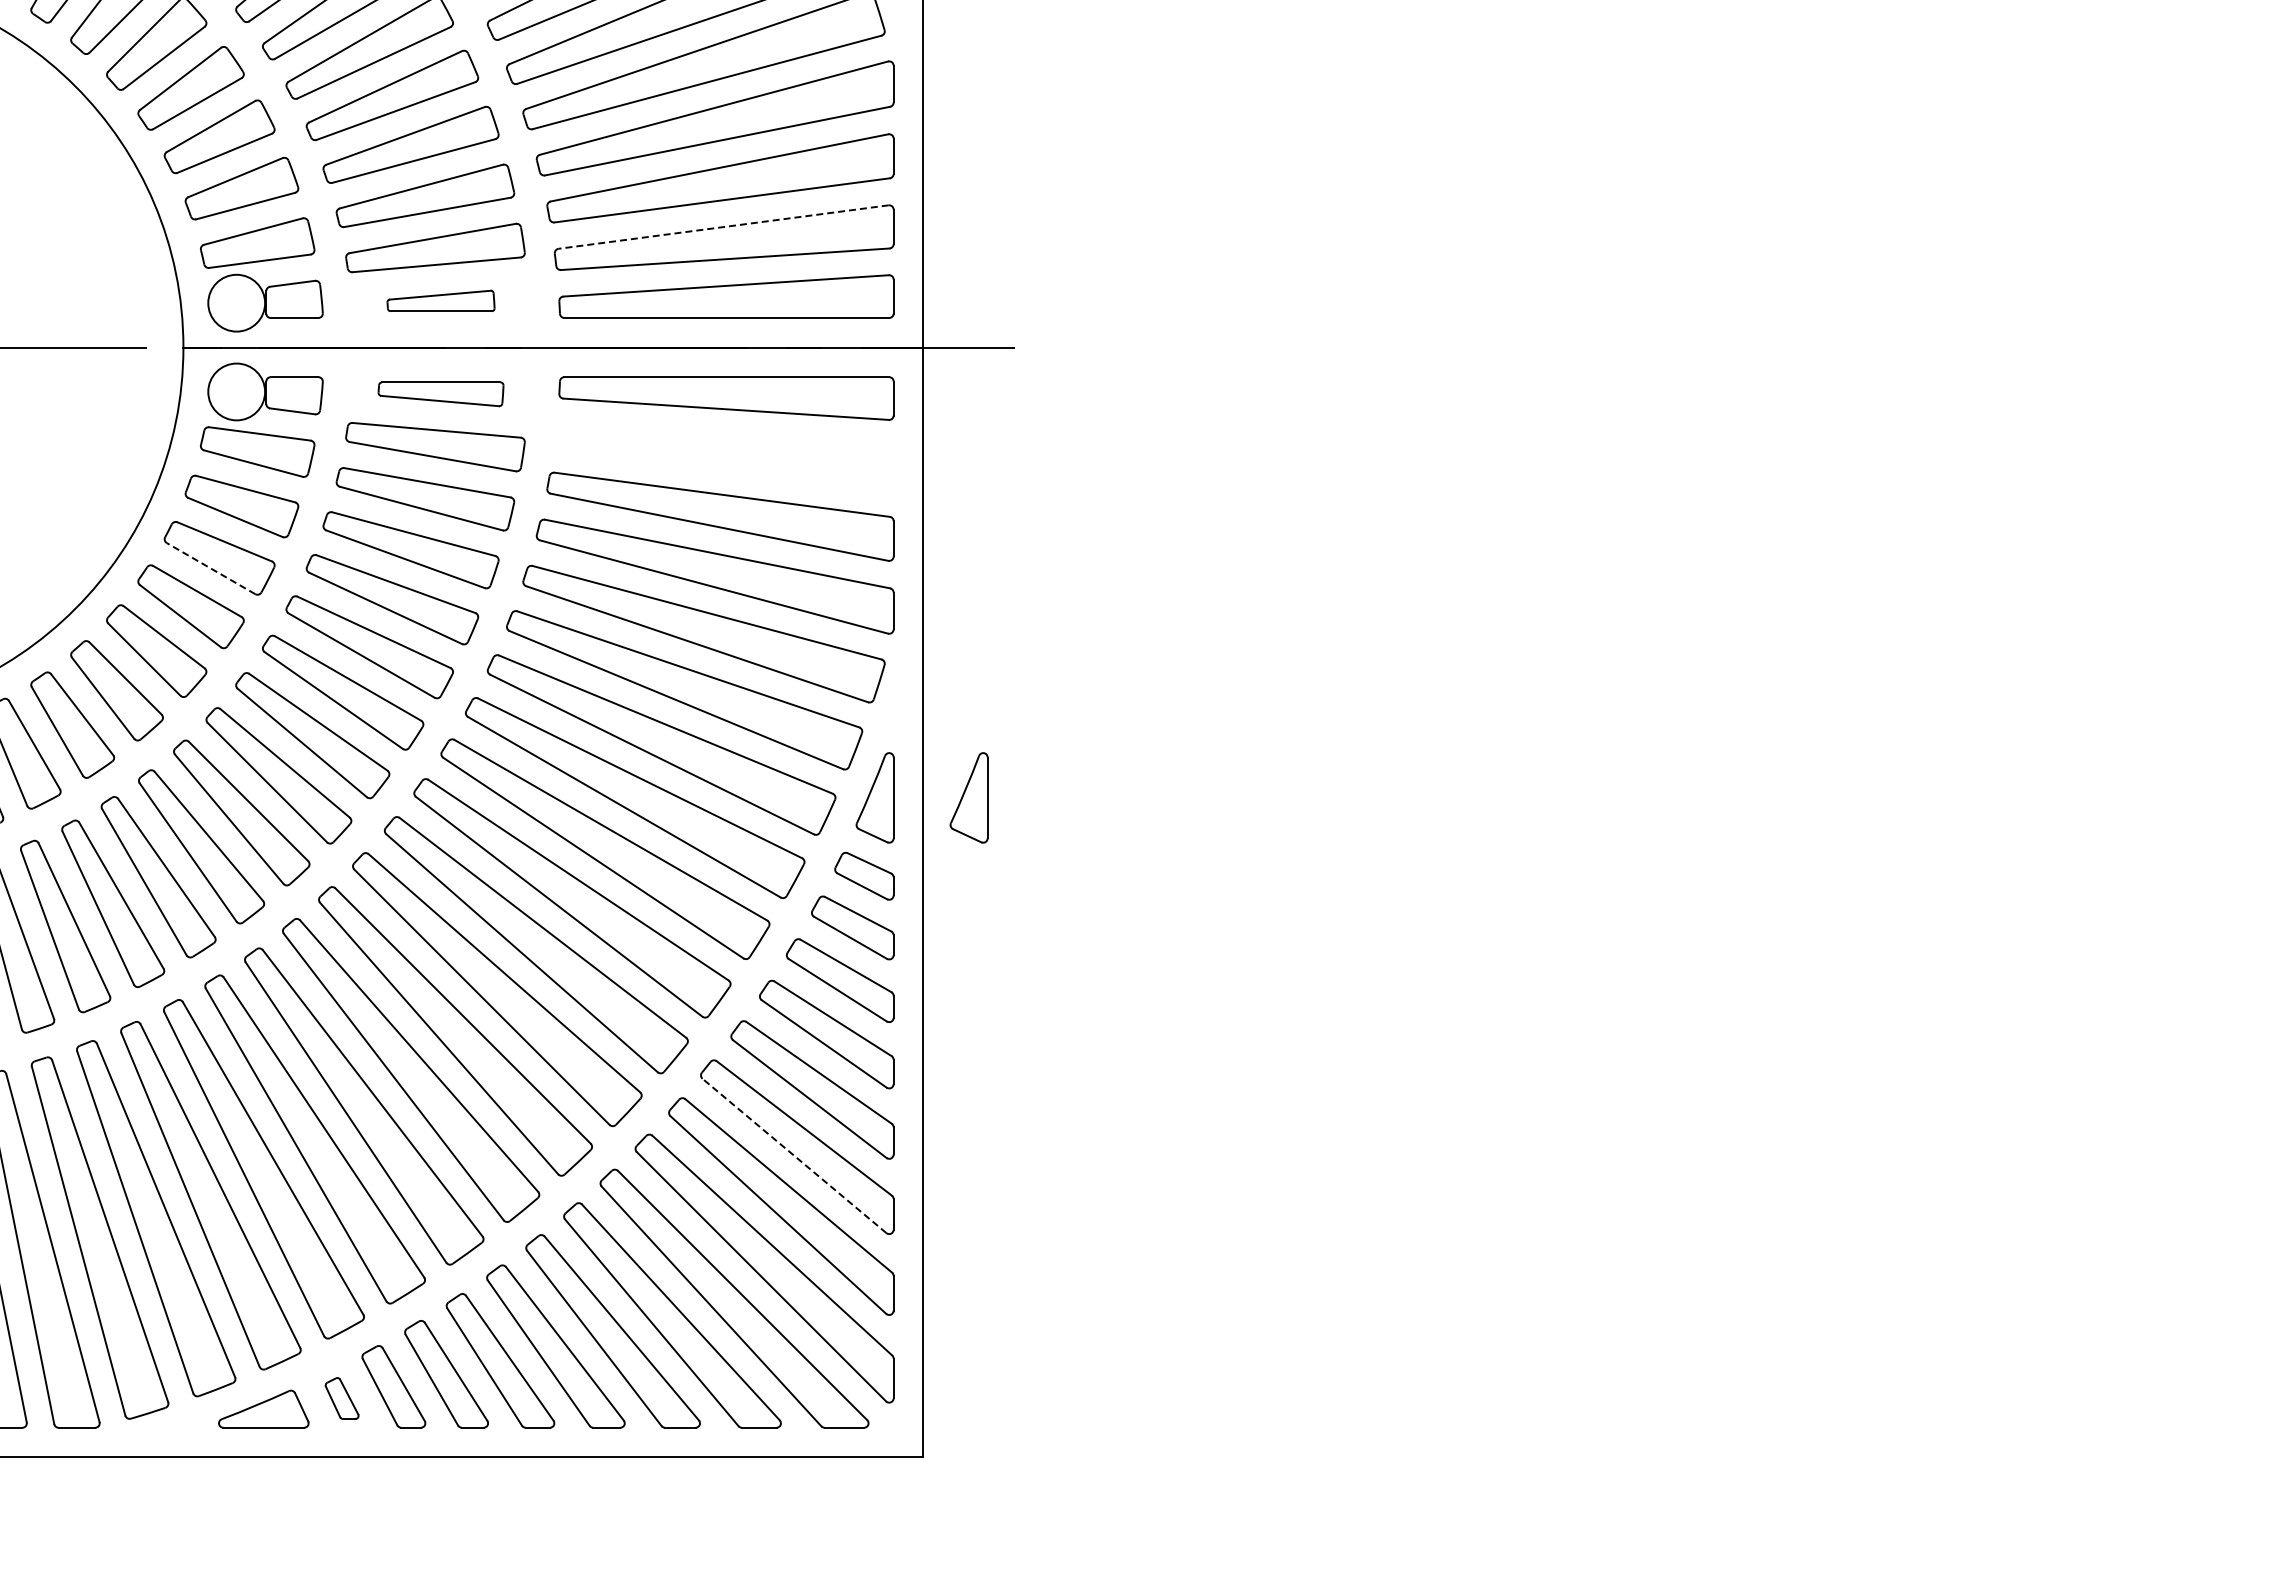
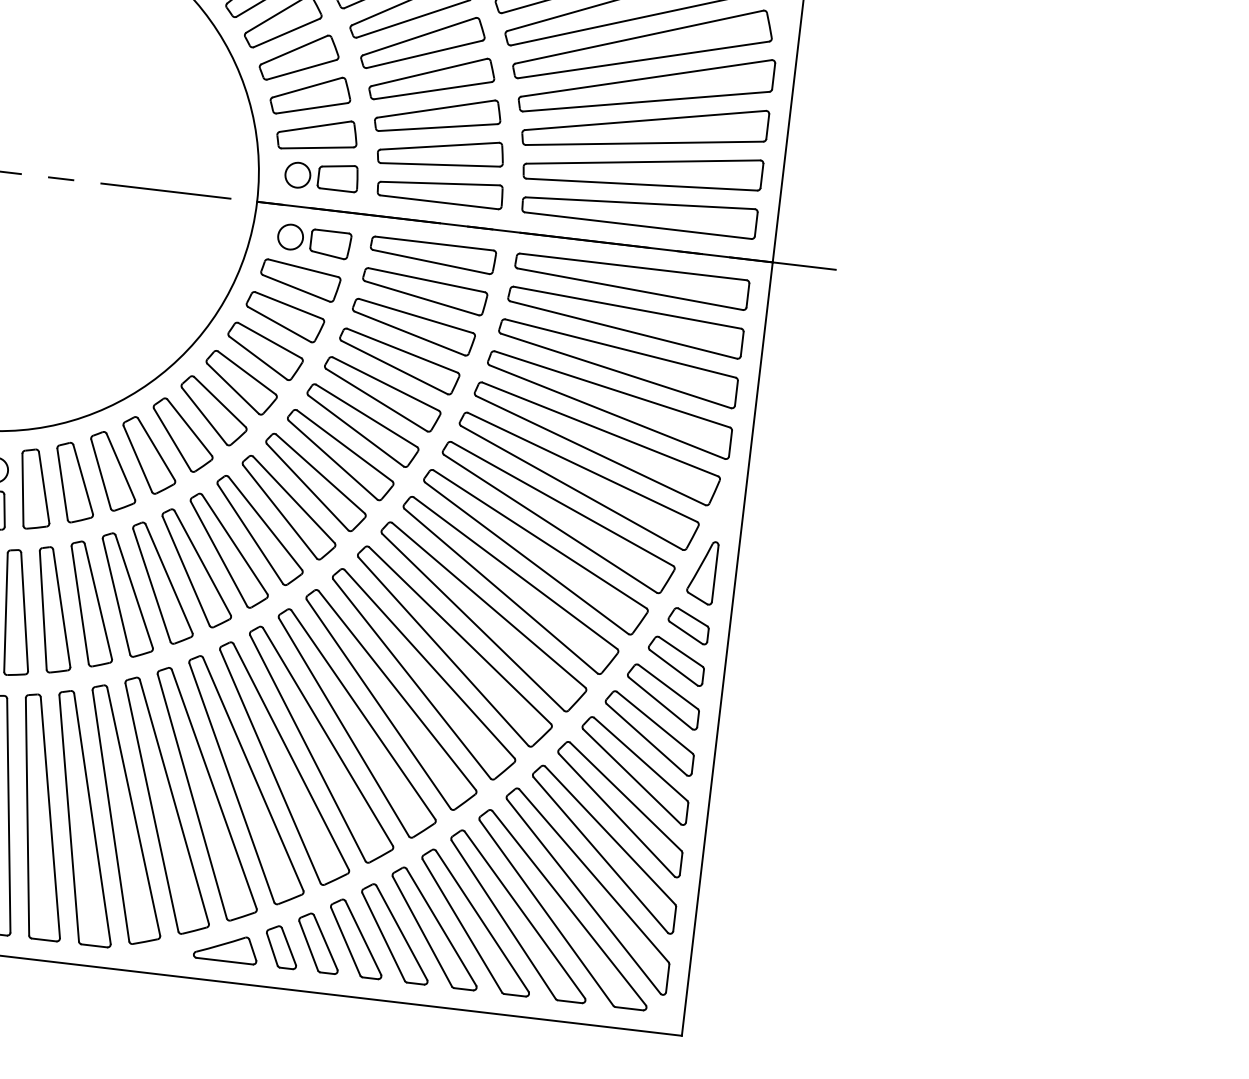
line: (723, 227) -> (643, 162), dashed -> solid
part: (440, 300) -> (440, 190), size x1.67
circle: (236, 302) -> (297, 174), size x0.62
circle: (236, 391) -> (290, 236), size x0.62
part: (440, 394) -> (432, 255), size x1.43
part: (723, 457) -> (624, 322), added
line: (210, 568) -> (257, 357), dashed -> solid
part: (968, 797) -> (767, 579), removed
line: (794, 1155) -> (616, 814), dashed -> solid
part: (341, 1398) -> (281, 947), size x1.43

